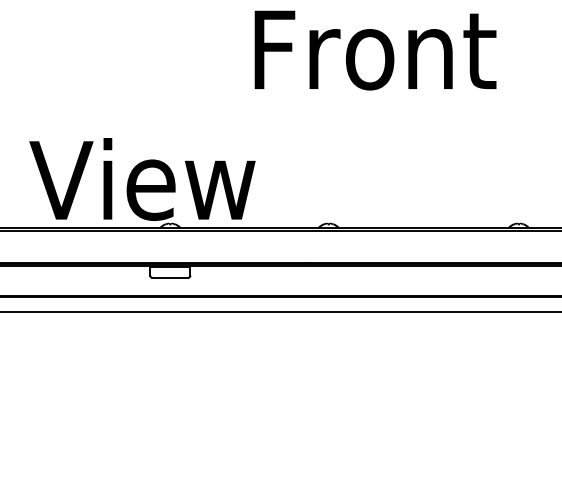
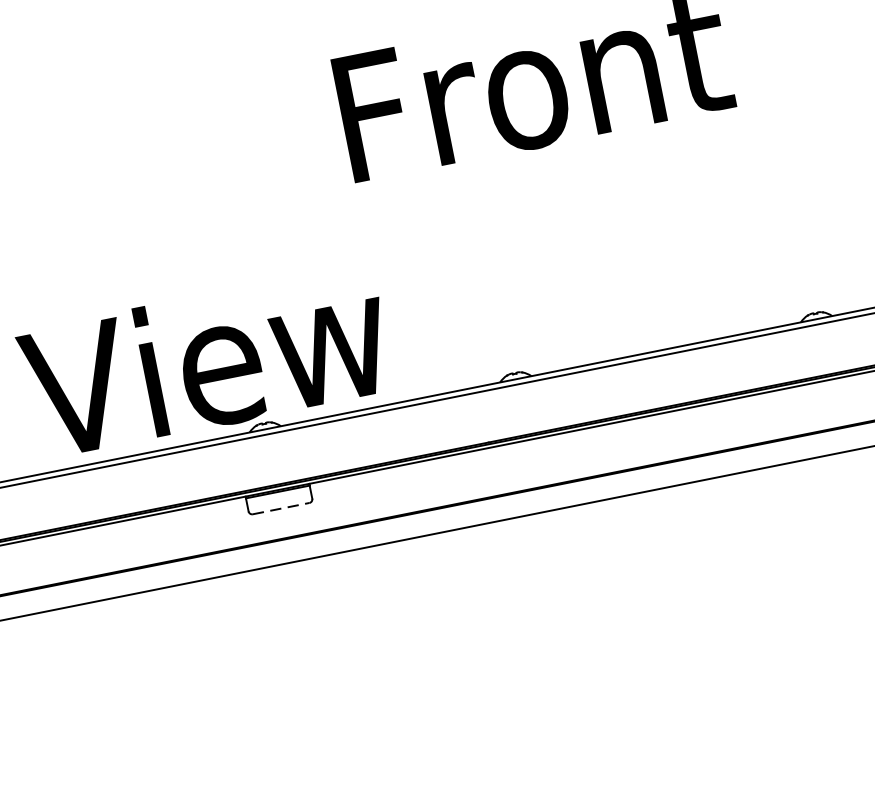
line: (170, 277) -> (281, 508), solid -> dashed

